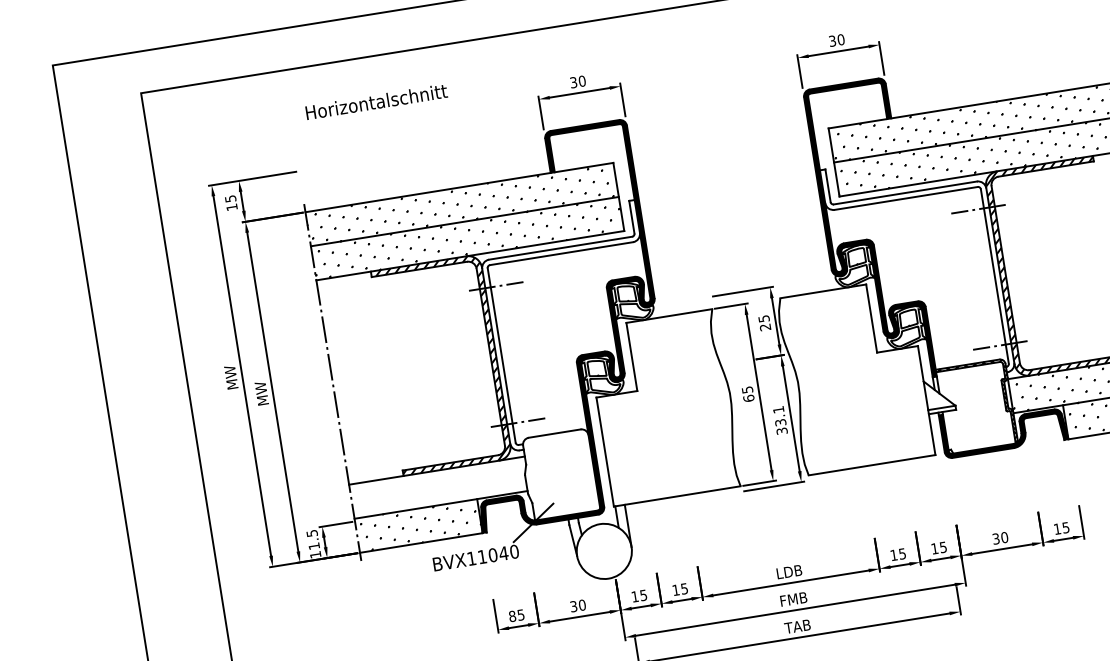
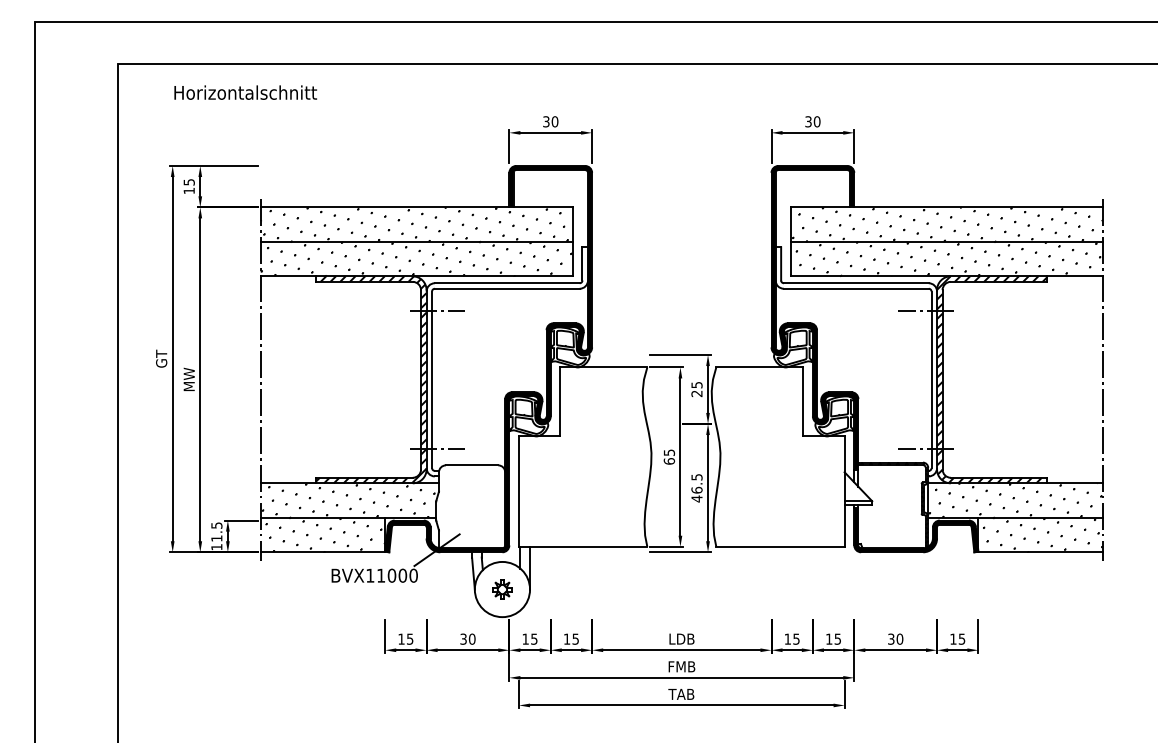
text: (376, 101) -> (245, 92), moved
text: (231, 377) -> (161, 358), MW -> GT
text: (779, 420) -> (696, 488), 33.1 -> 46.5
hatch: (438, 487) -> (348, 500), added
part: (604, 551) -> (502, 589), added
text: (503, 553) -> (402, 575), BVX11040 -> BVX11000
text: (512, 615) -> (401, 638), 85 -> 15

